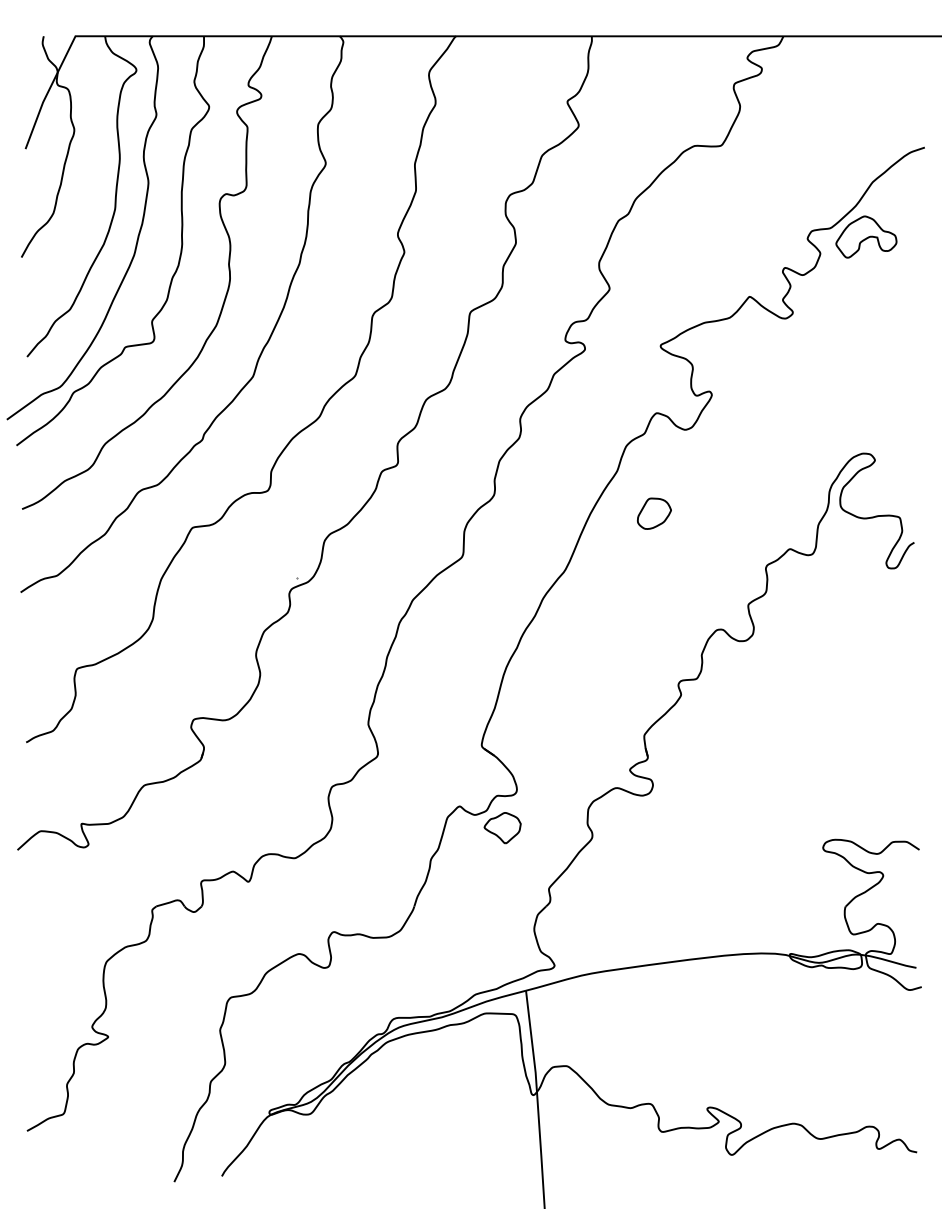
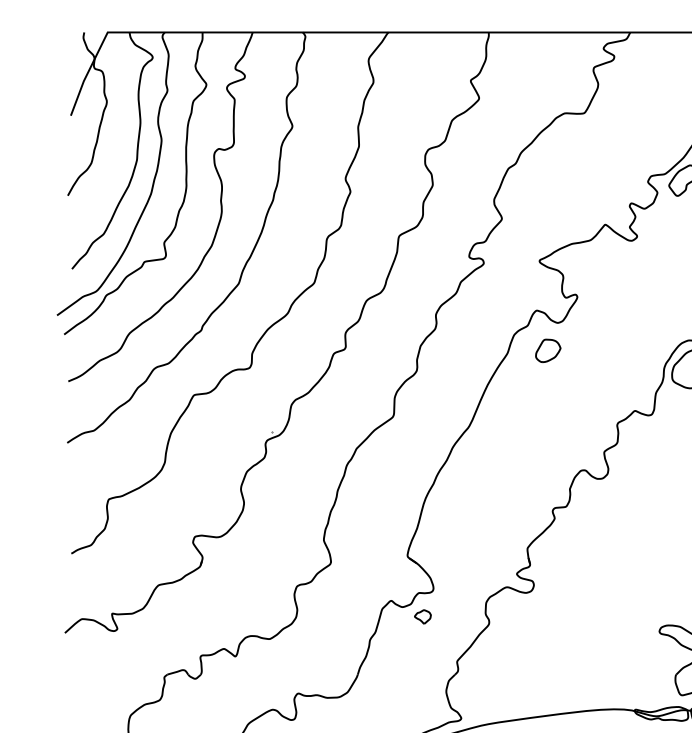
part: (654, 513) -> (548, 350), moved
part: (502, 828) -> (422, 617), size x0.6

